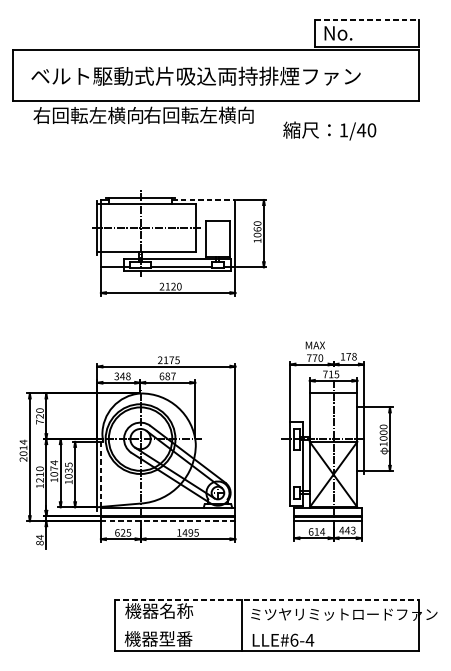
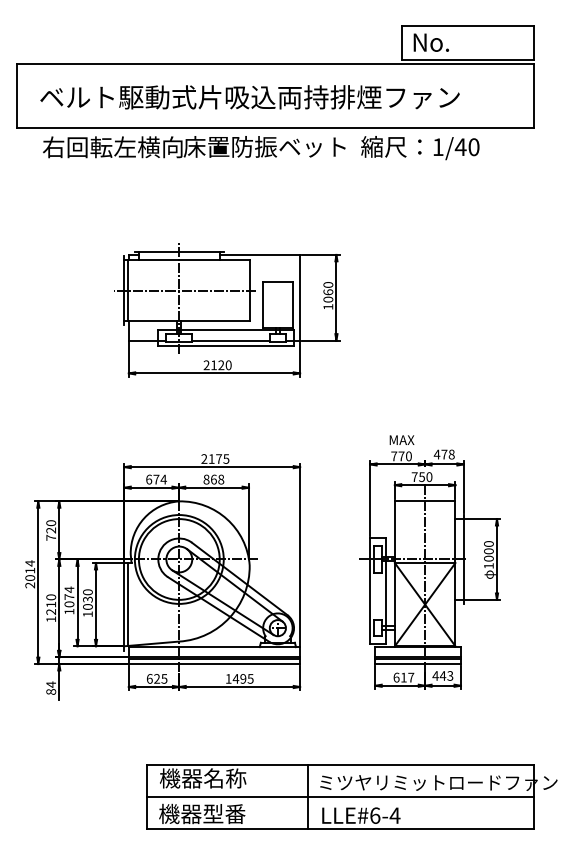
line: (367, 19) -> (468, 25), dashed -> solid
text: (207, 114) -> (264, 146), 右回転左横向 -> 床置防振ベット
text: (329, 131) -> (420, 148), moved
line: (204, 199) -> (260, 254), dashed -> solid
text: (342, 356) -> (436, 454), 178 -> 478
text: (333, 374) -> (425, 477), 715 -> 750
text: (122, 376) -> (156, 479), 348 -> 674
text: (167, 376) -> (213, 479), 687 -> 868
text: (68, 465) -> (87, 592), 1035 -> 1030
line: (100, 474) -> (128, 604), dashed -> solid
line: (168, 521) -> (214, 664), dashed -> solid
text: (322, 531) -> (410, 677), 614 -> 617
line: (267, 600) -> (340, 764), dashed -> solid
line: (267, 625) -> (340, 797), added

